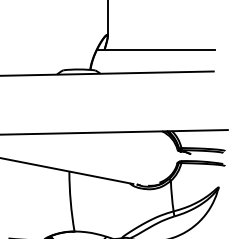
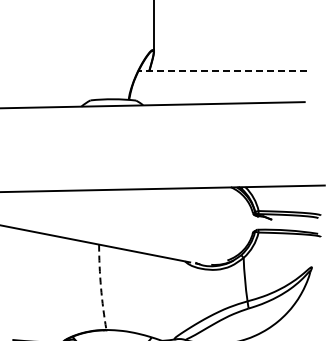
line: (156, 49) -> (222, 71), solid -> dashed
arc: (71, 201) -> (101, 287), solid -> dashed

